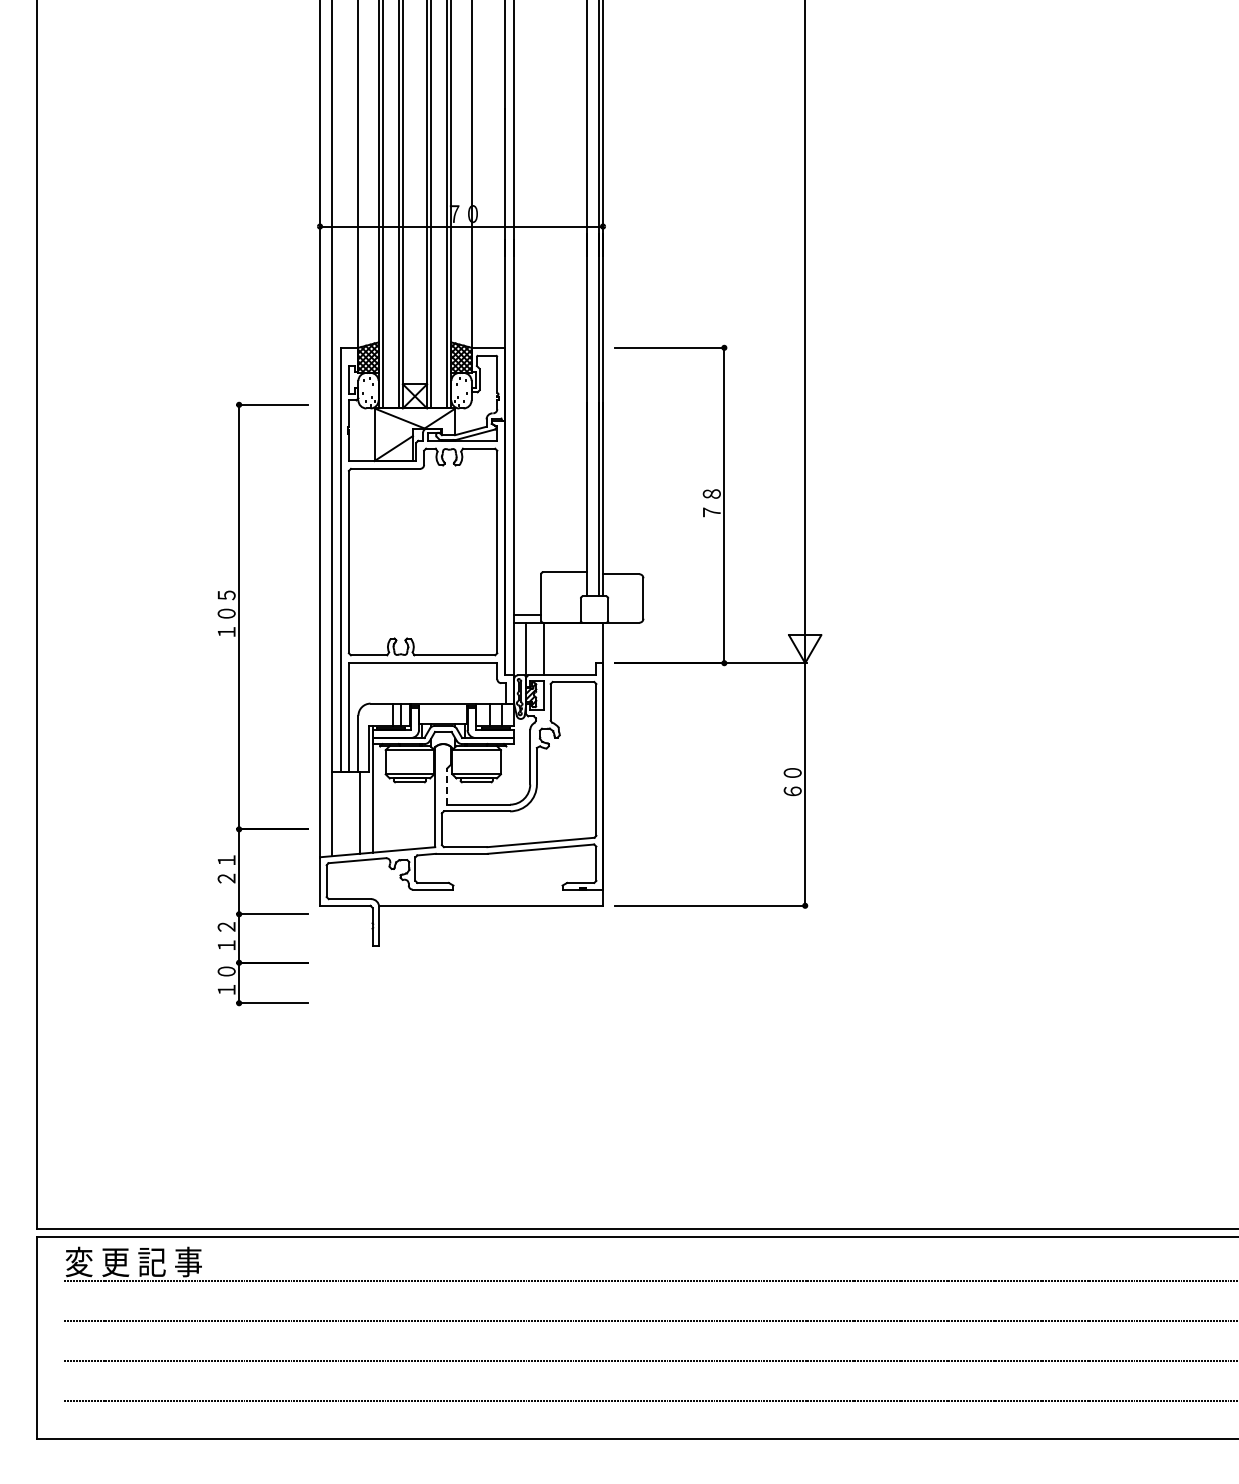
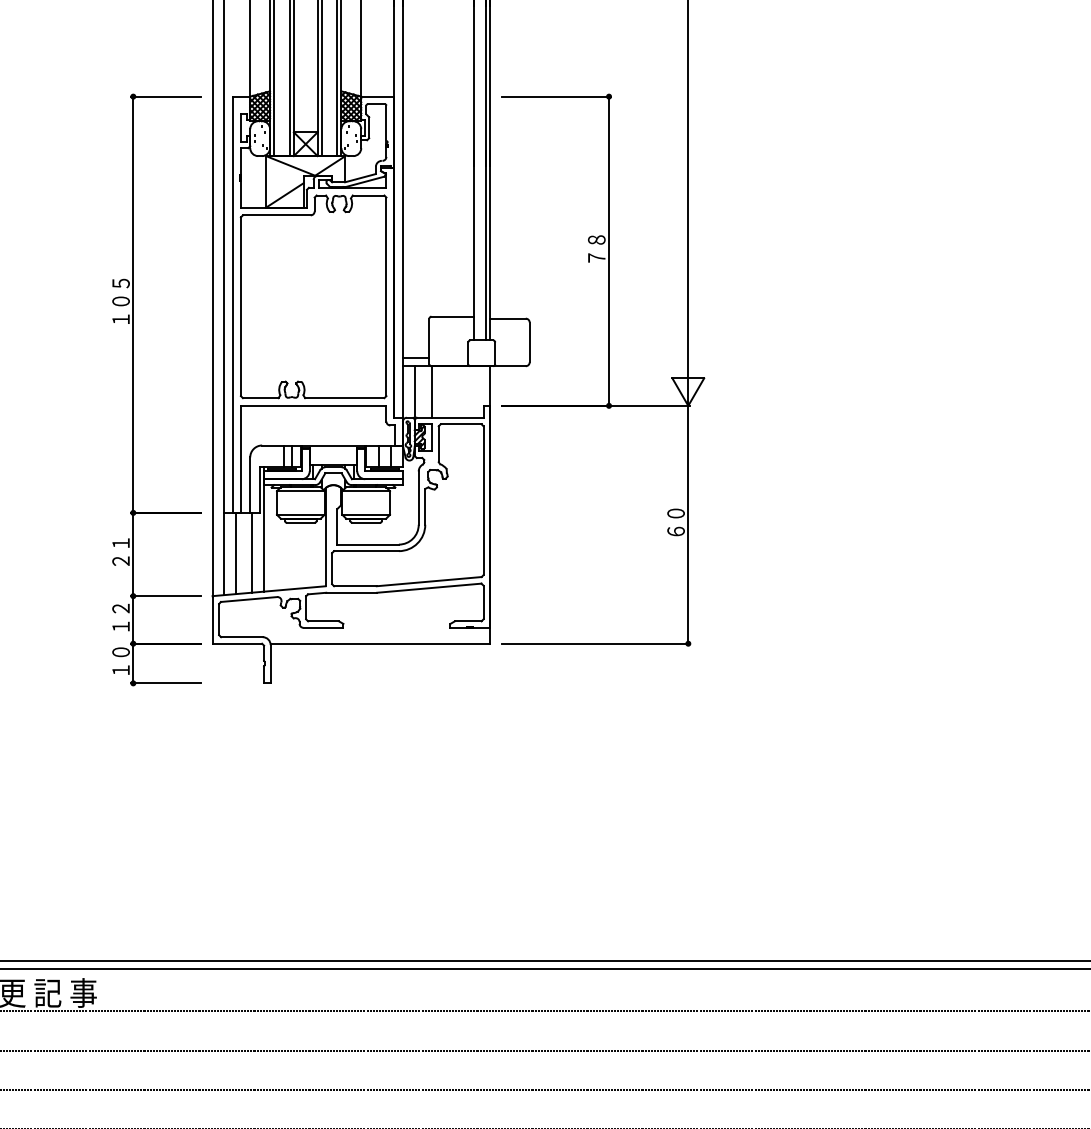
part: (239, 703) -> (133, 389), moved
line: (447, 786) -> (337, 526), dashed -> solid
line: (344, 813) -> (236, 553), added

